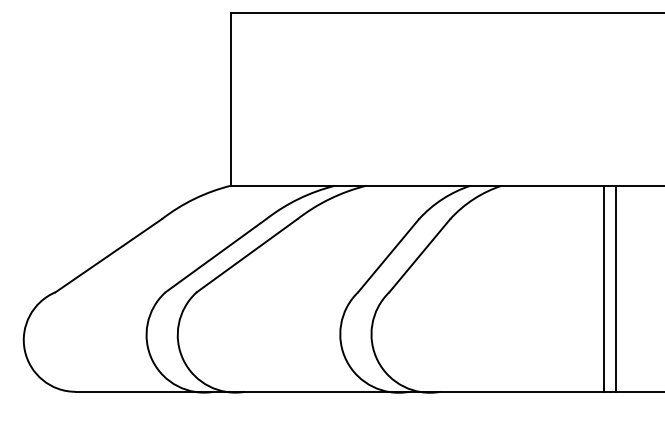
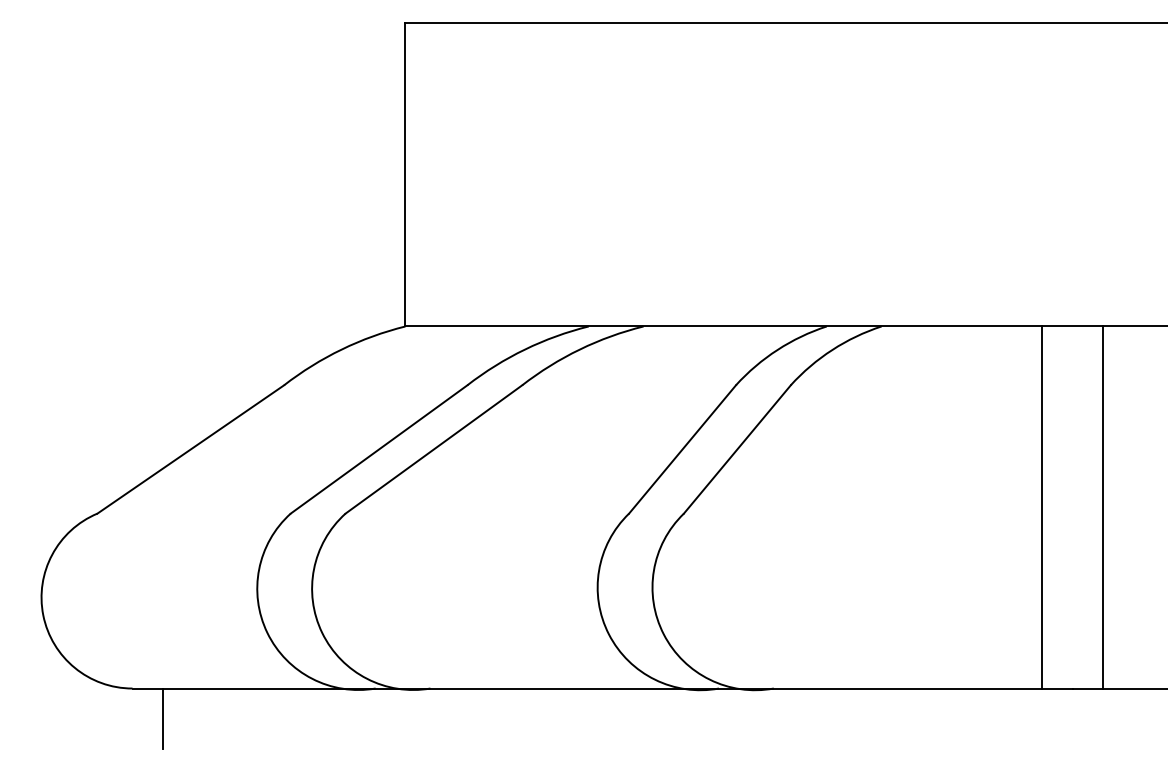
line: (603, 288) -> (1102, 506), moved
line: (616, 288) -> (1042, 506), moved
line: (92, 408) -> (162, 717), added

